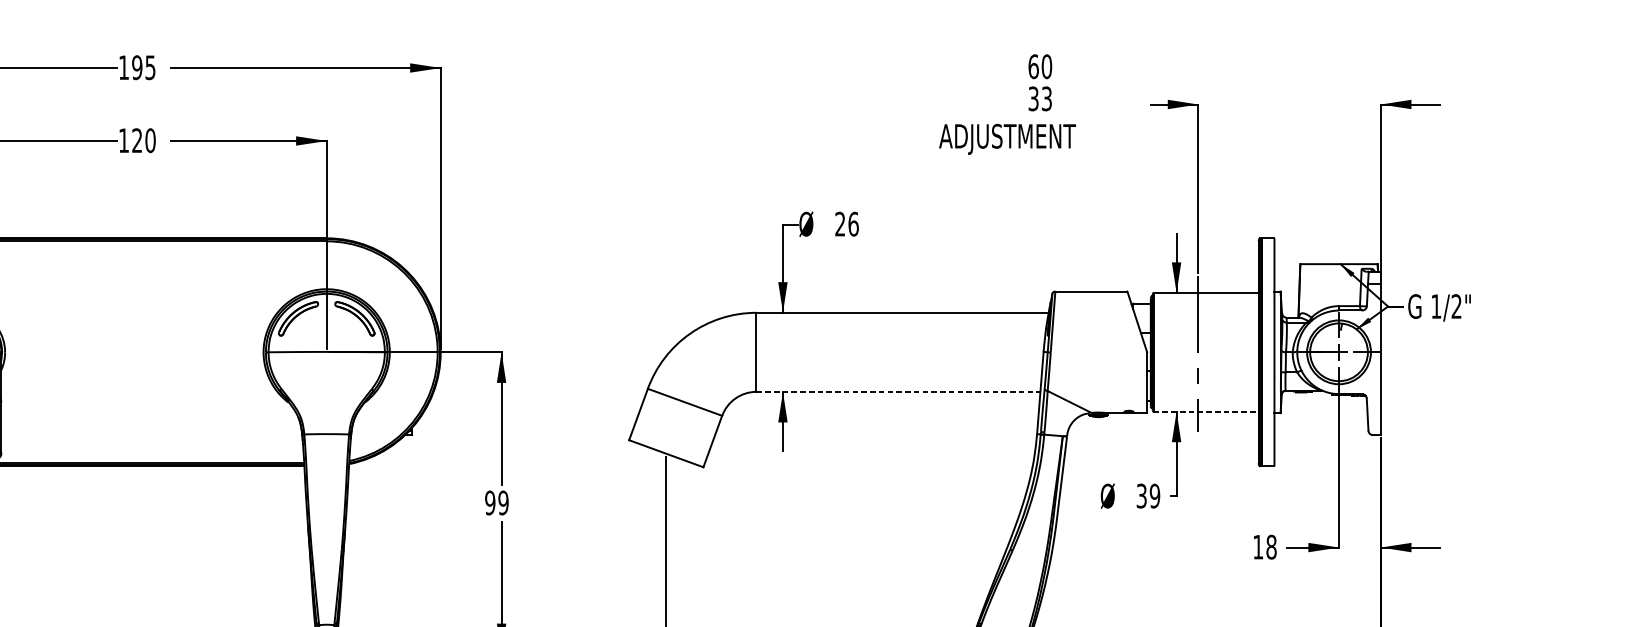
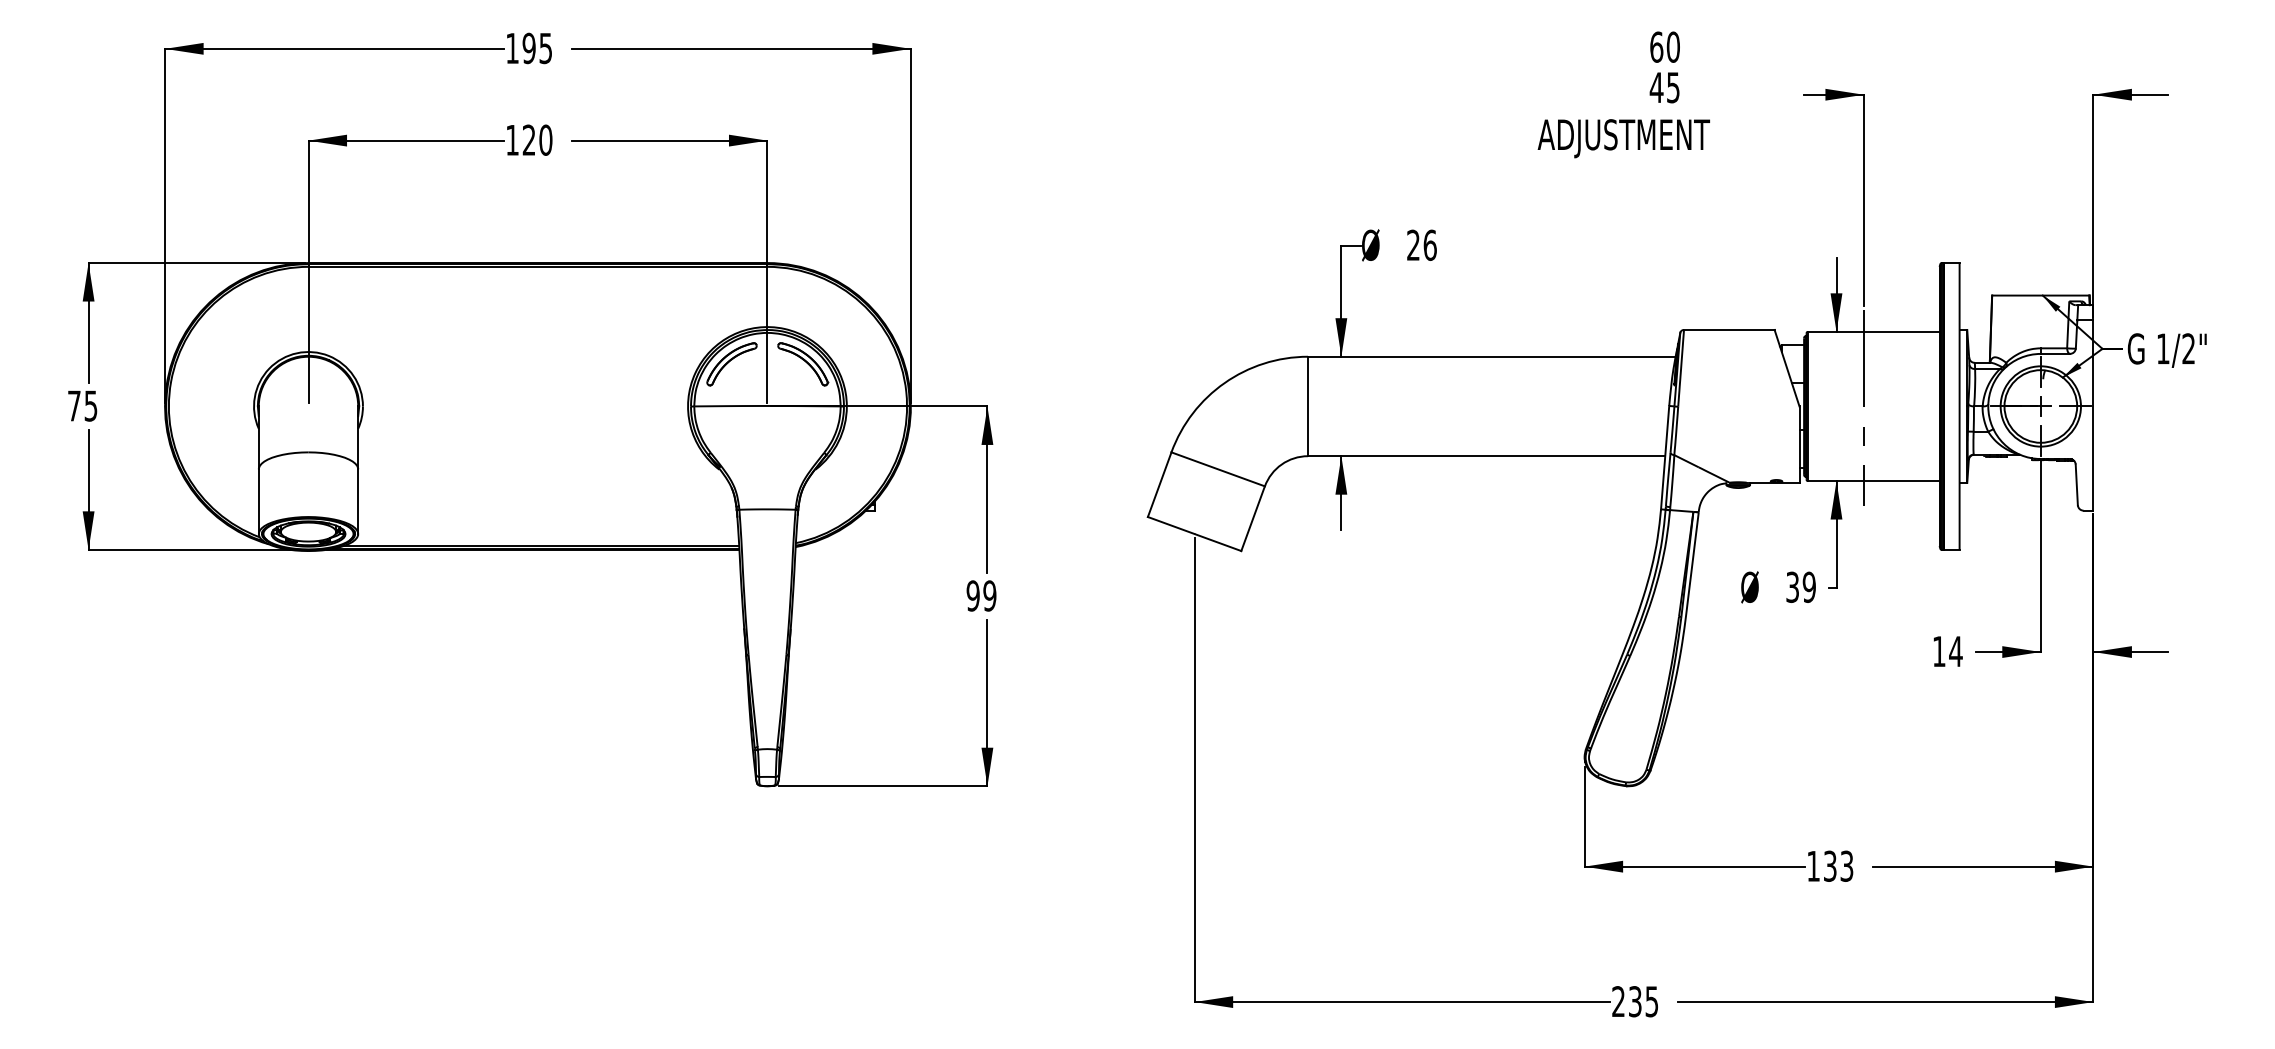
text: (1039, 98) -> (1664, 87), 33 -> 45
line: (898, 392) -> (1486, 456), dashed -> solid
line: (1206, 411) -> (1873, 481), dashed -> solid
text: (1271, 547) -> (1955, 651), 18 -> 14

